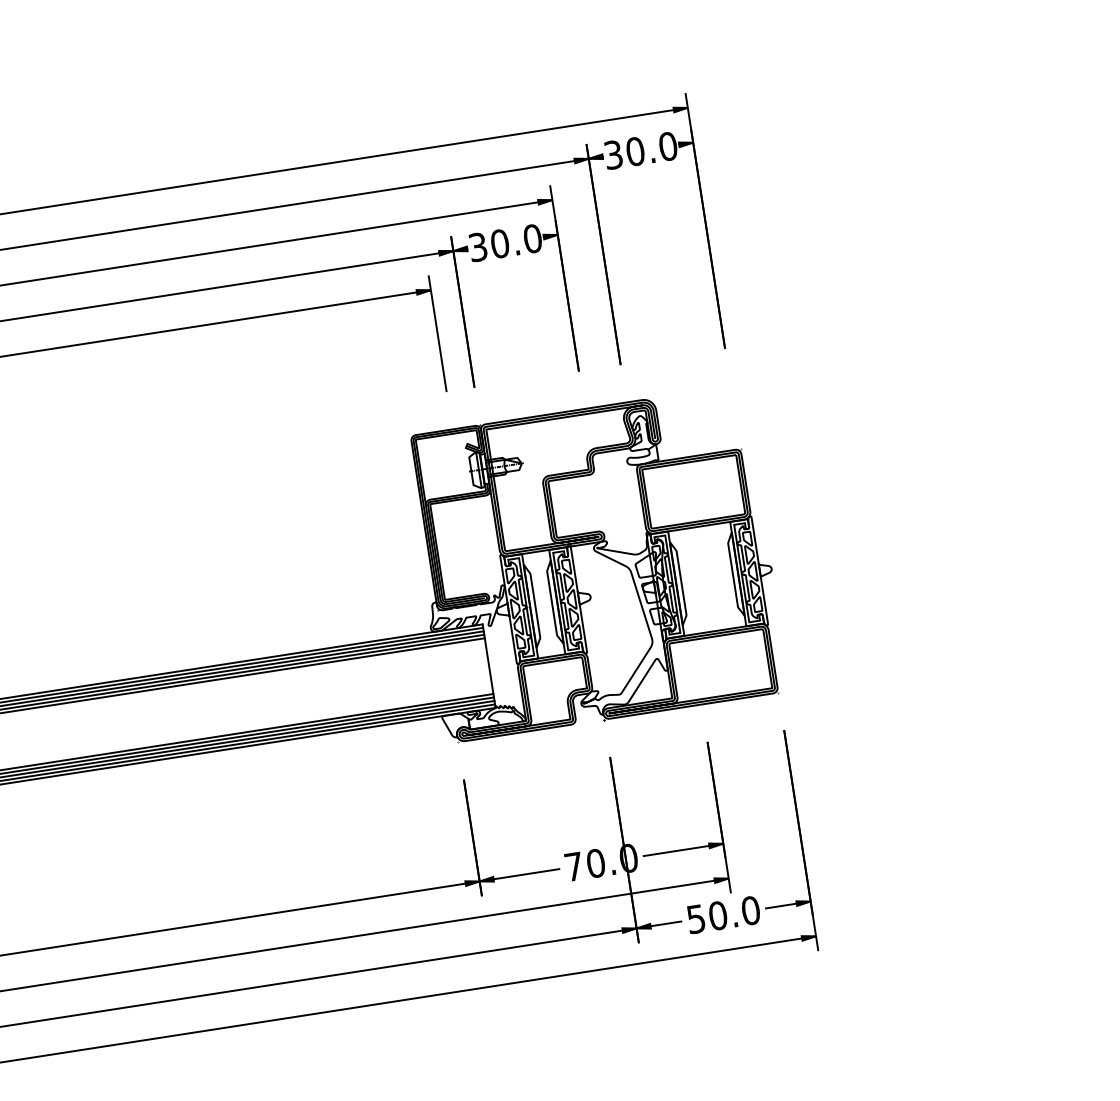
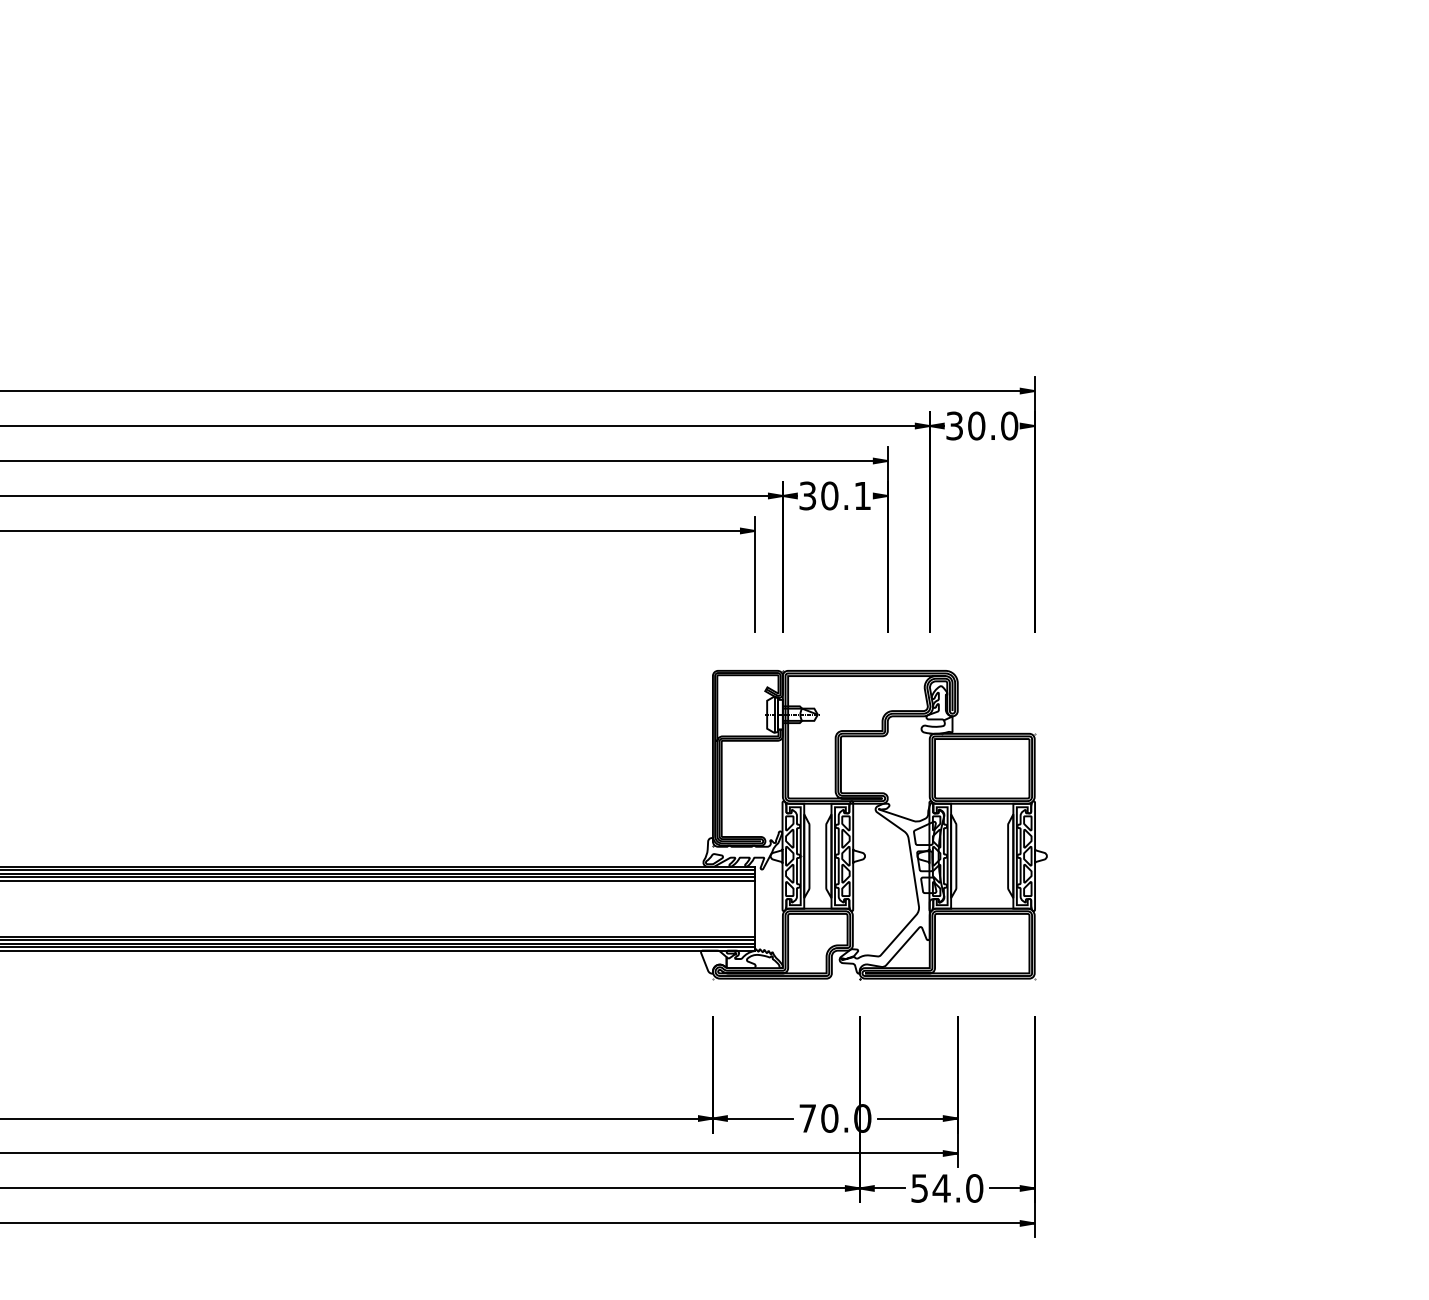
text: (532, 238) -> (862, 495), 30.0 -> 30.1
text: (717, 915) -> (941, 1188), 50.0 -> 54.0

